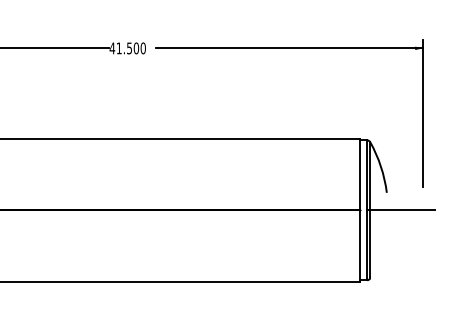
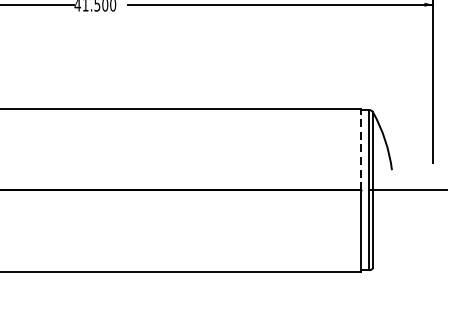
line: (359, 174) -> (360, 149), solid -> dashed

